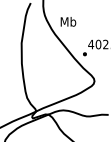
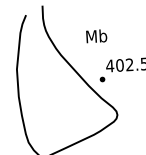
text: (68, 21) -> (96, 35), moved

